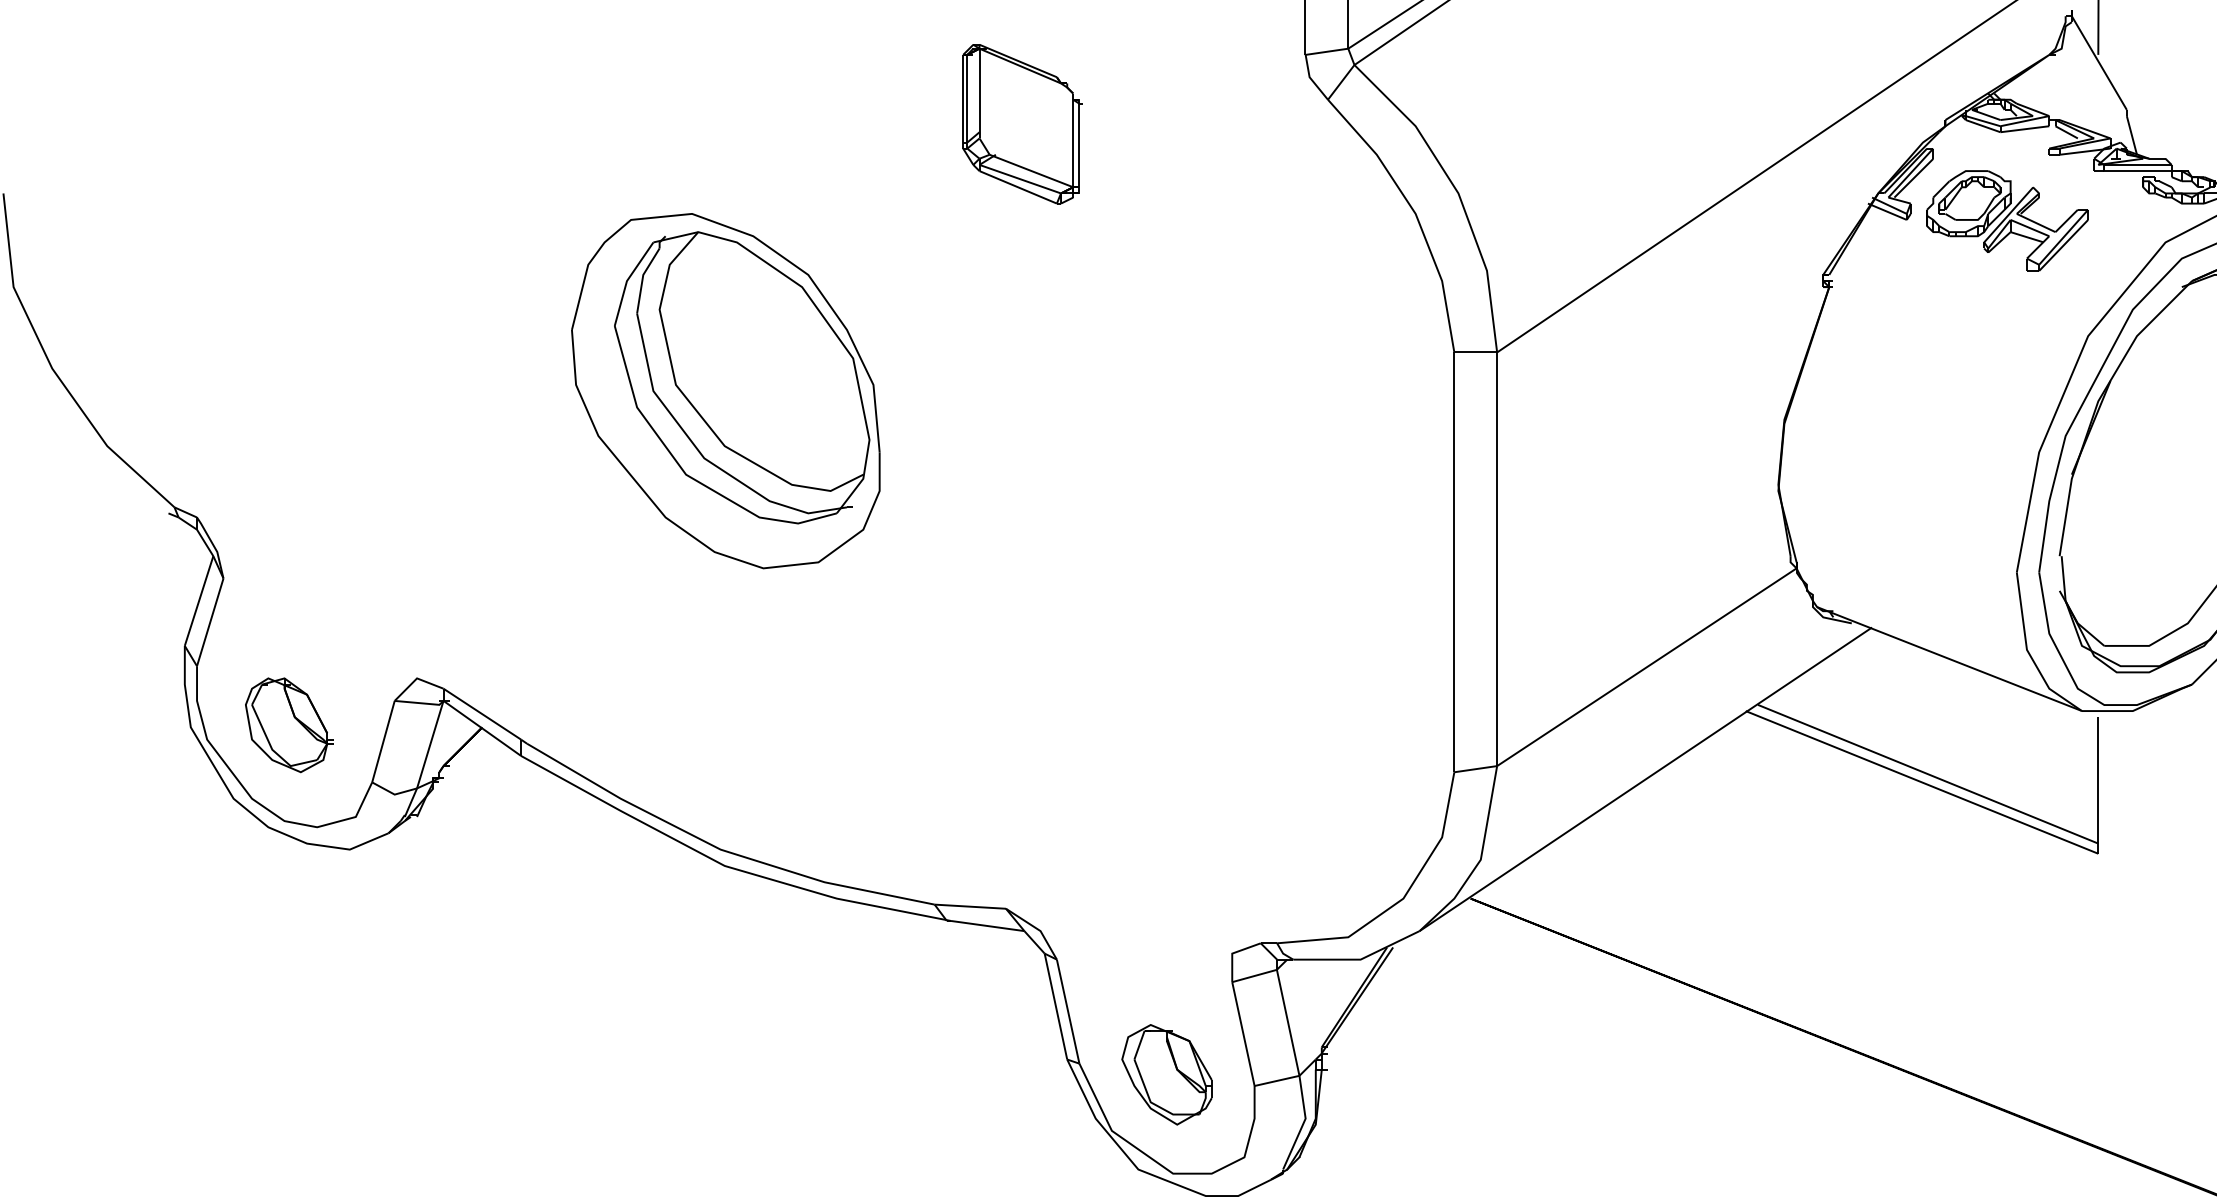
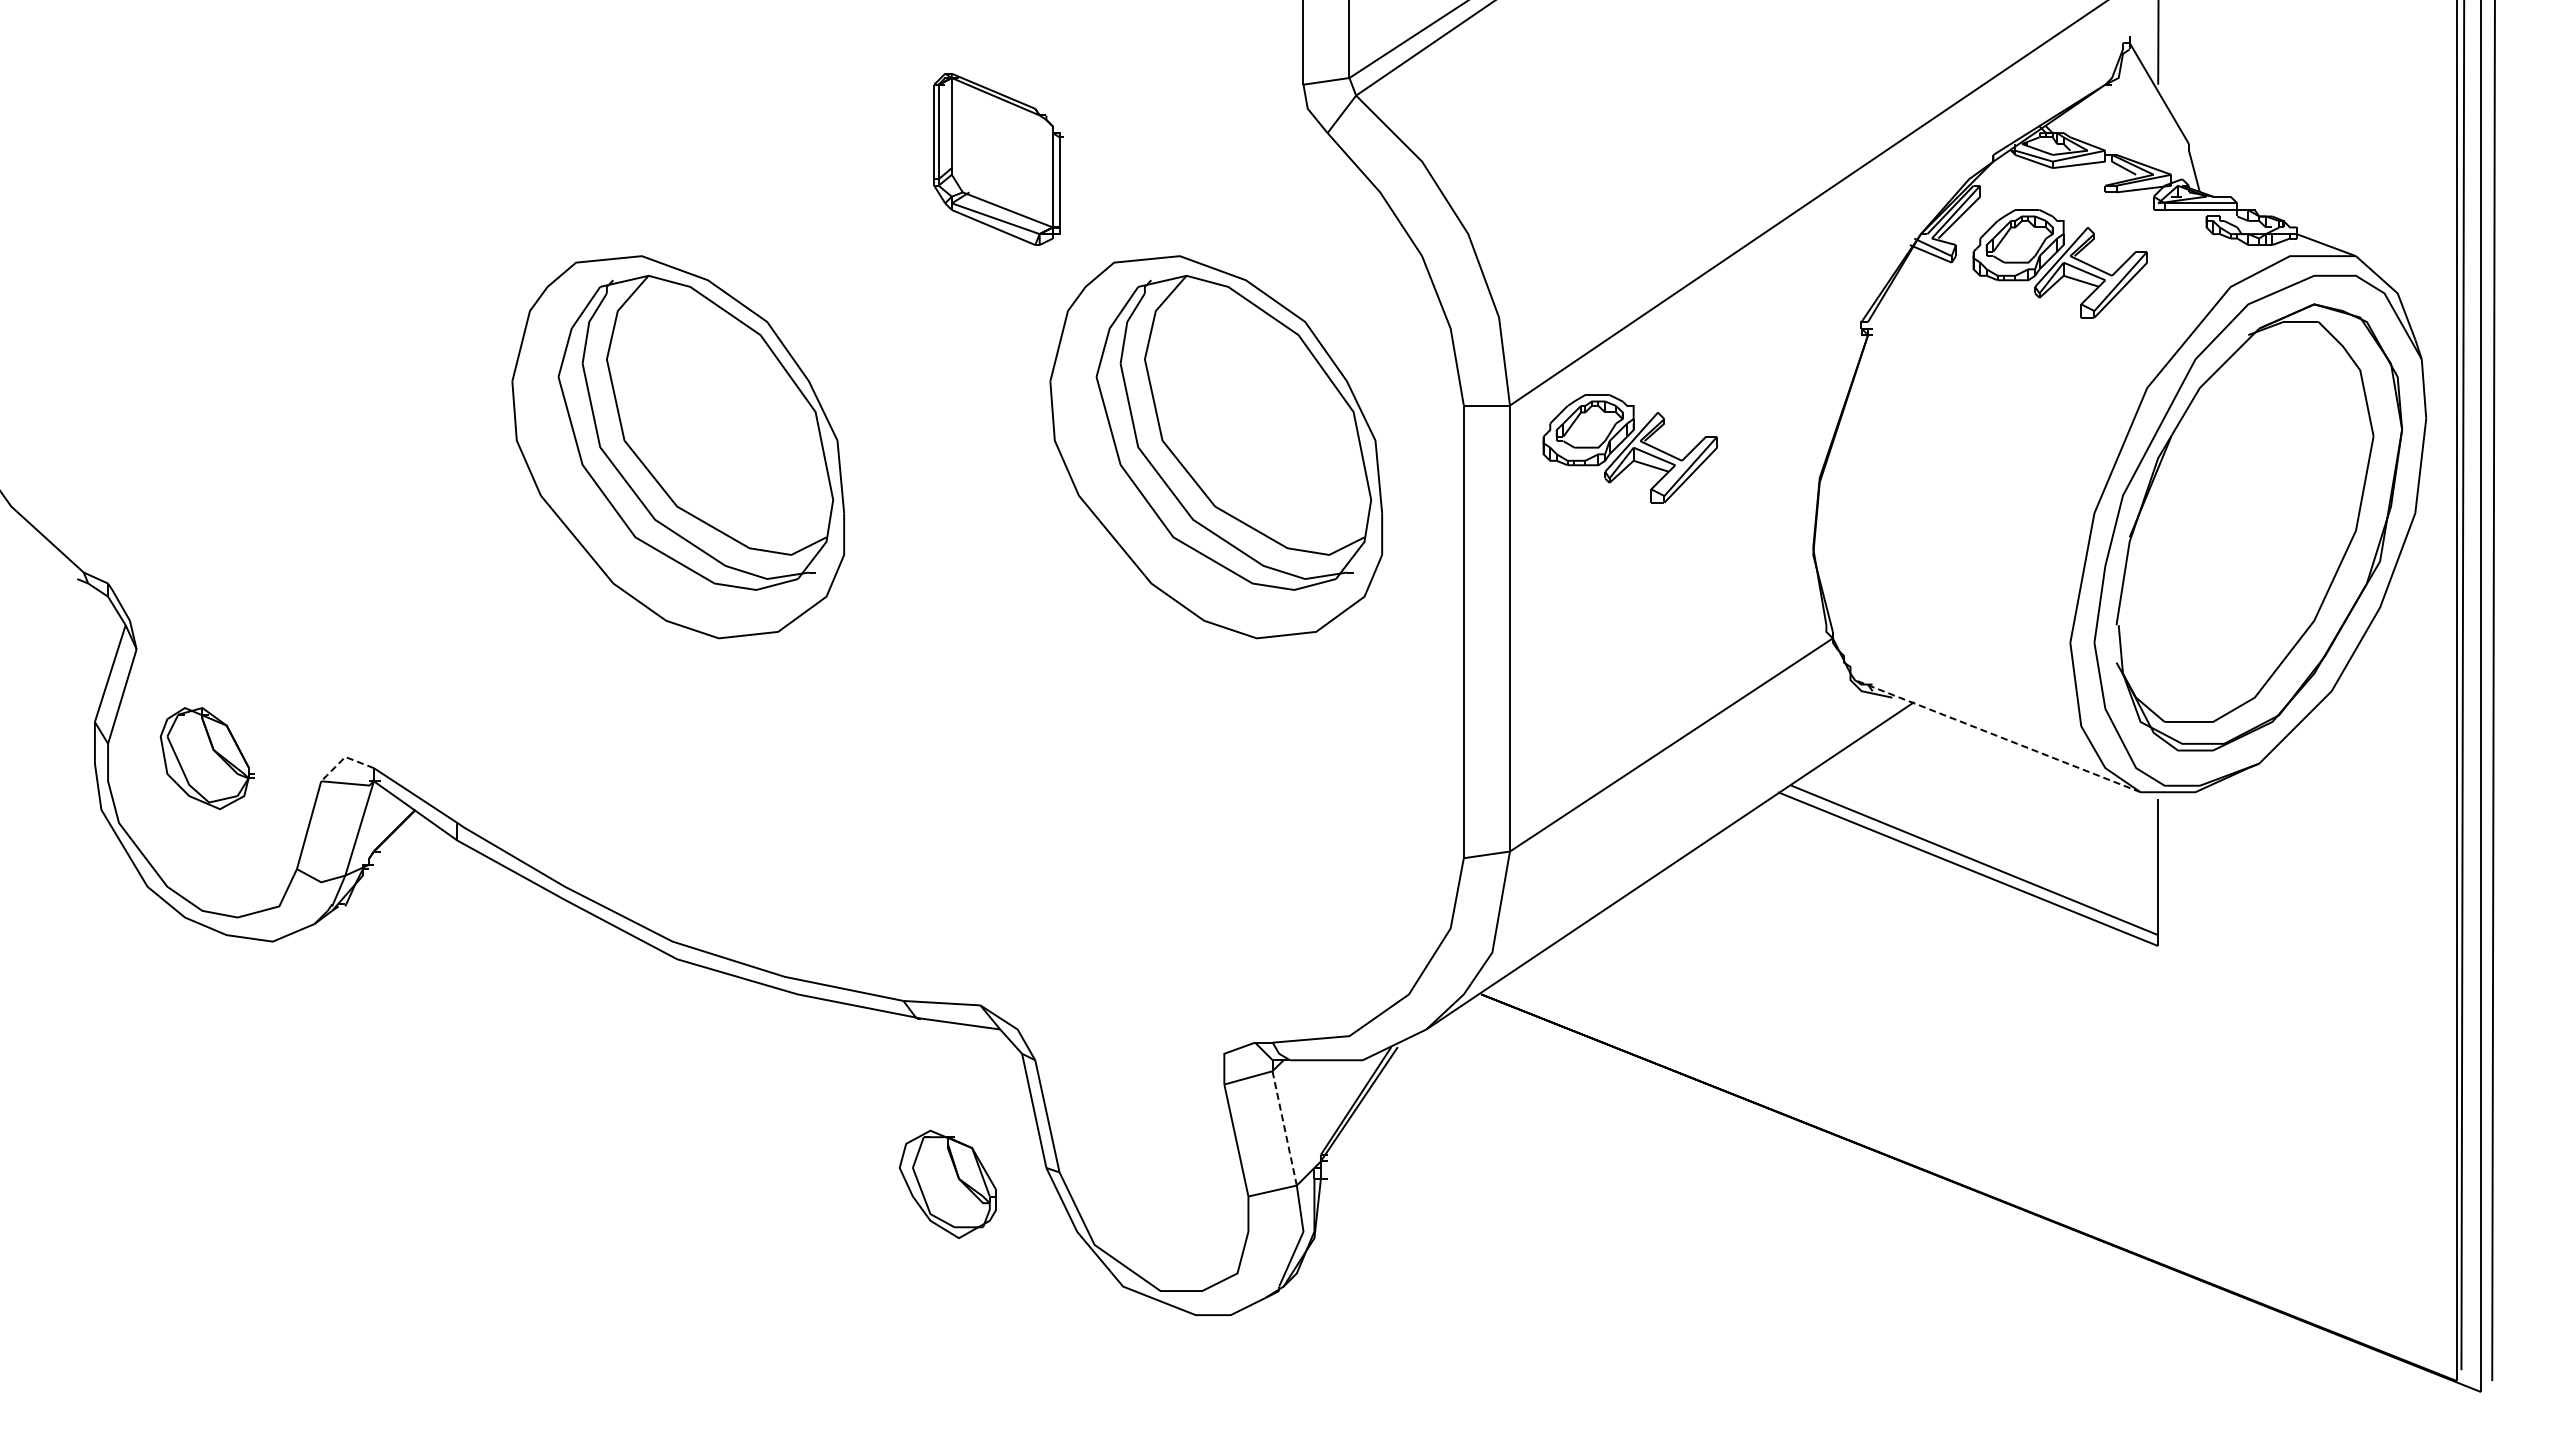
part: (1224, 391) -> (1216, 447), added
part: (1607, 392) -> (1629, 448), added
line: (1949, 658) -> (1997, 735), solid -> dashed
line: (415, 679) -> (343, 758), solid -> dashed
part: (288, 725) -> (206, 758), moved
line: (1288, 1022) -> (1284, 1128), solid -> dashed
part: (1166, 1073) -> (947, 1183), moved

